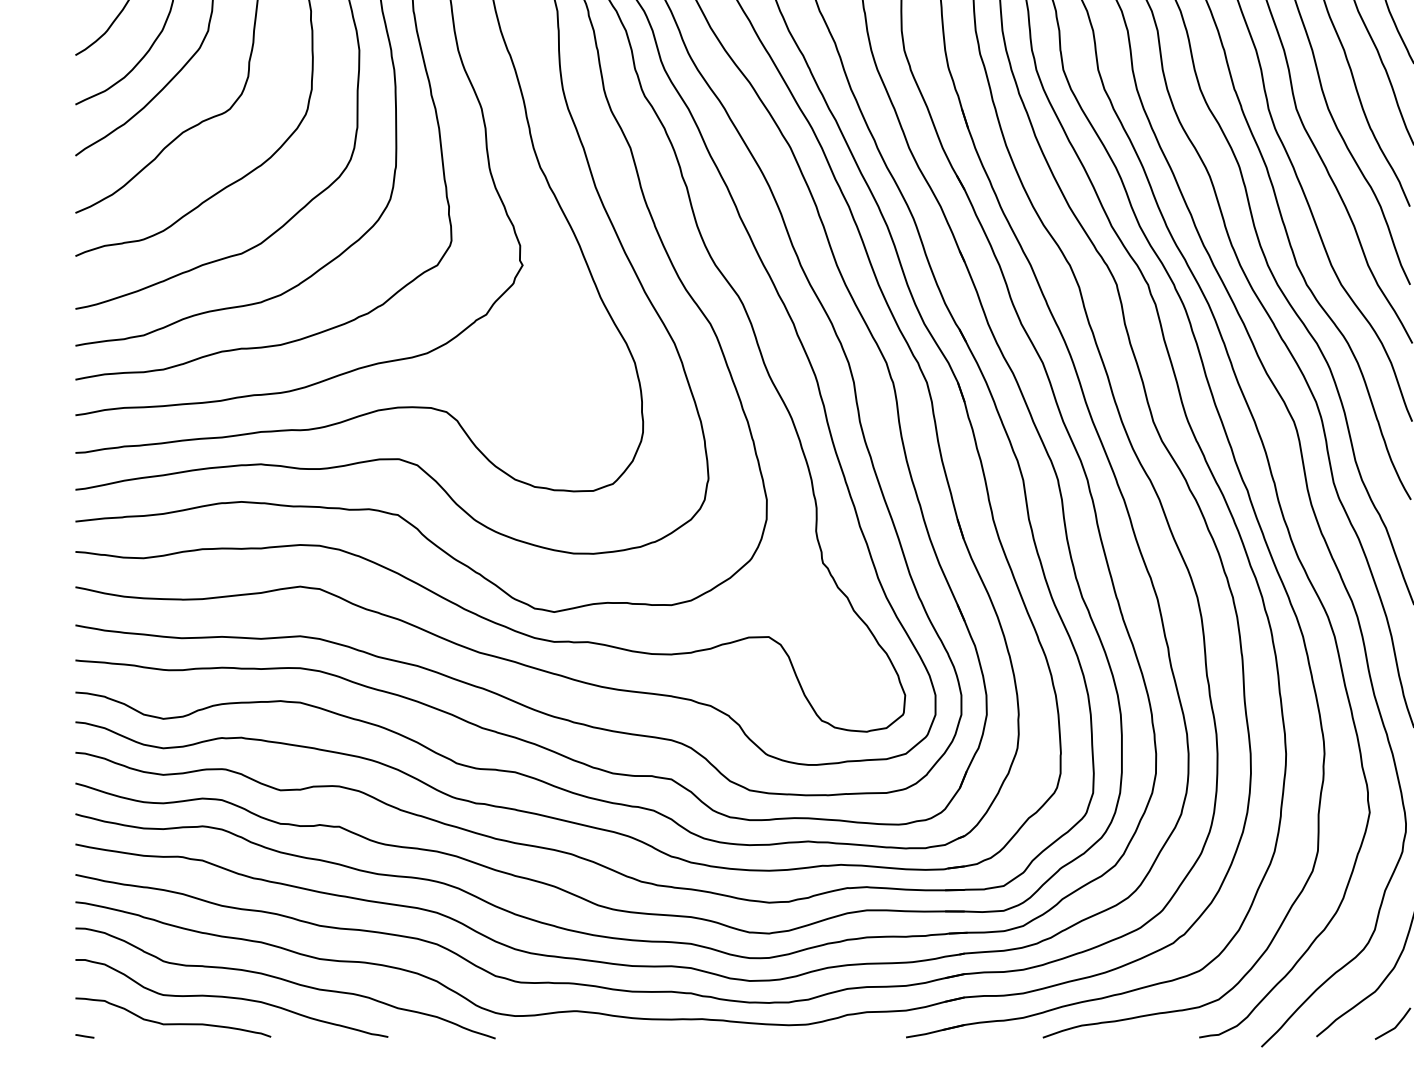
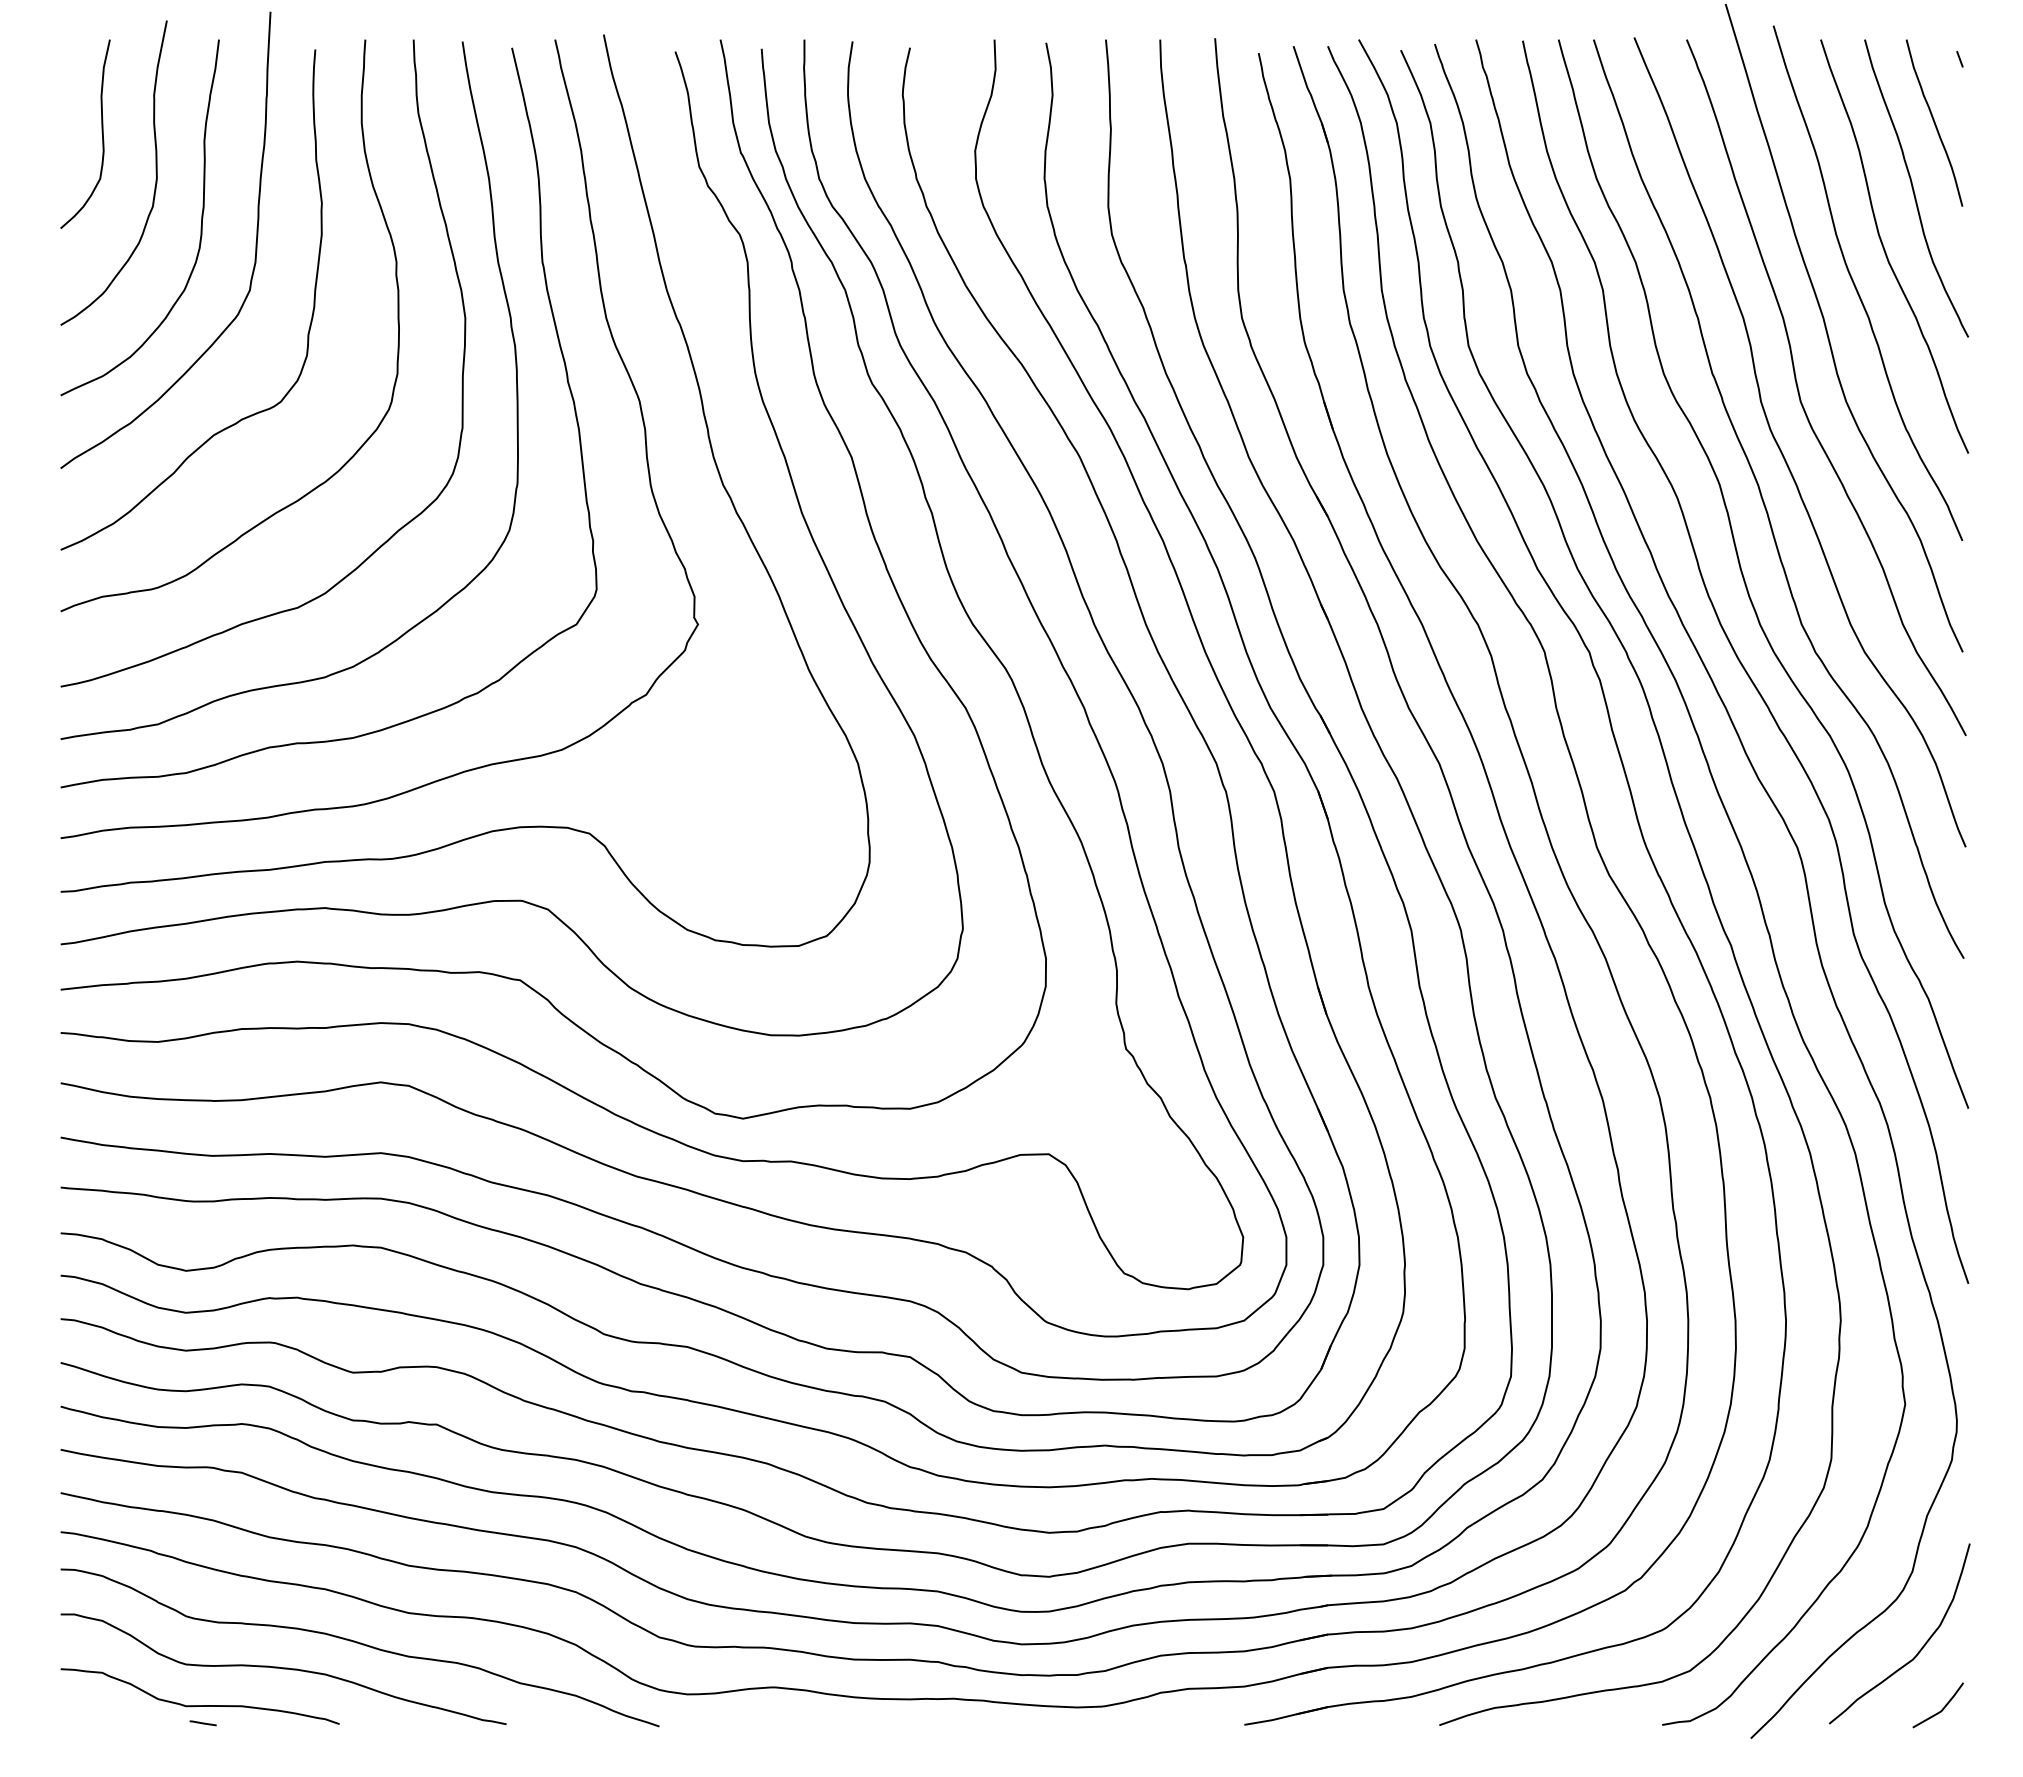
line: (84, 1036) -> (202, 1723), moved

